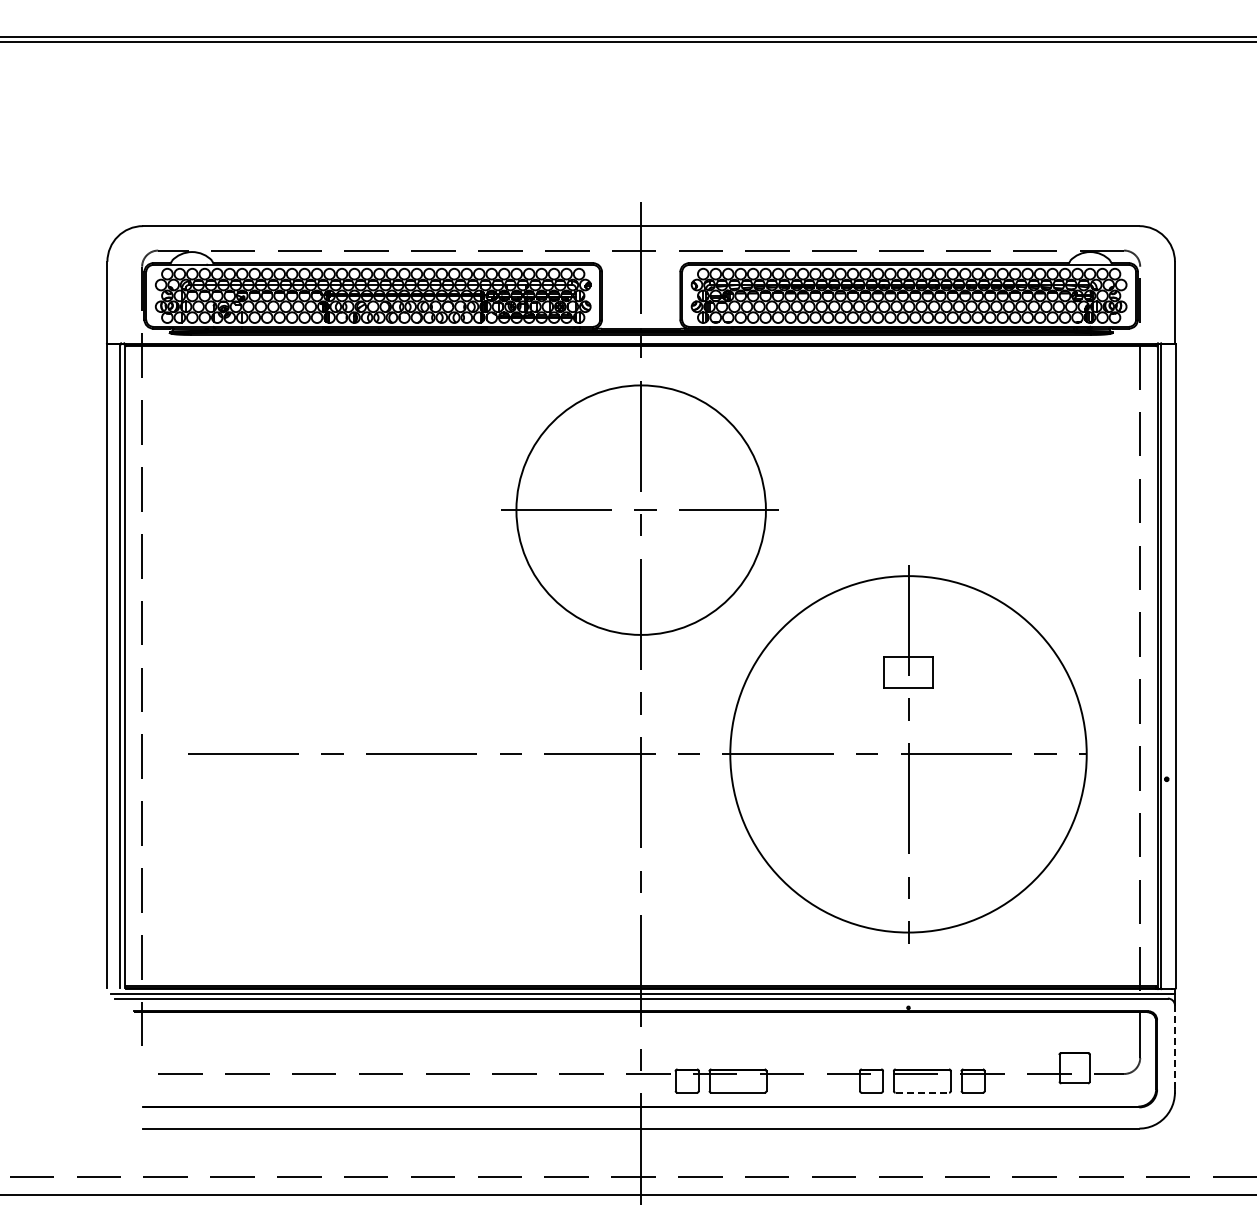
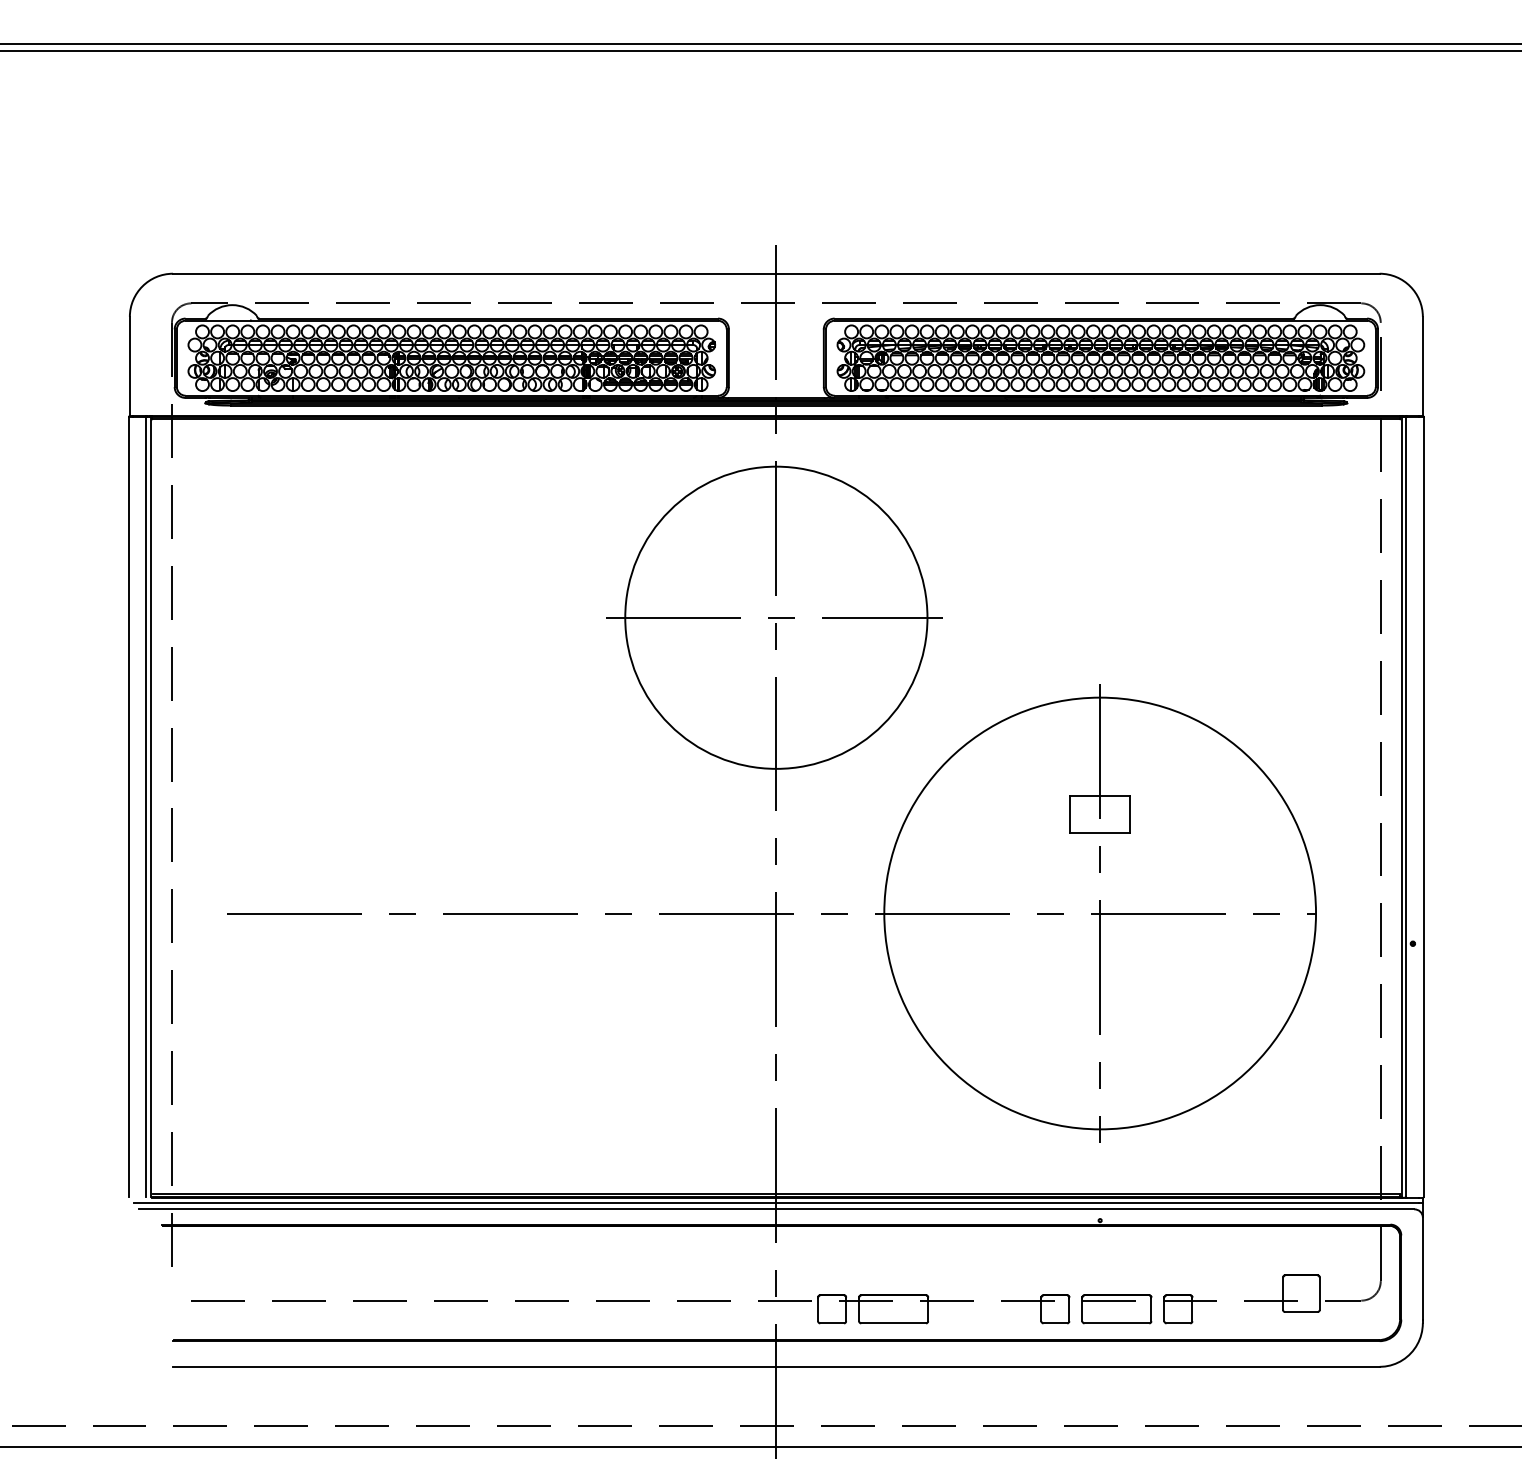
line: (1174, 1048) -> (1422, 1269), dashed -> solid
line: (922, 1092) -> (1117, 1323), dashed -> solid

